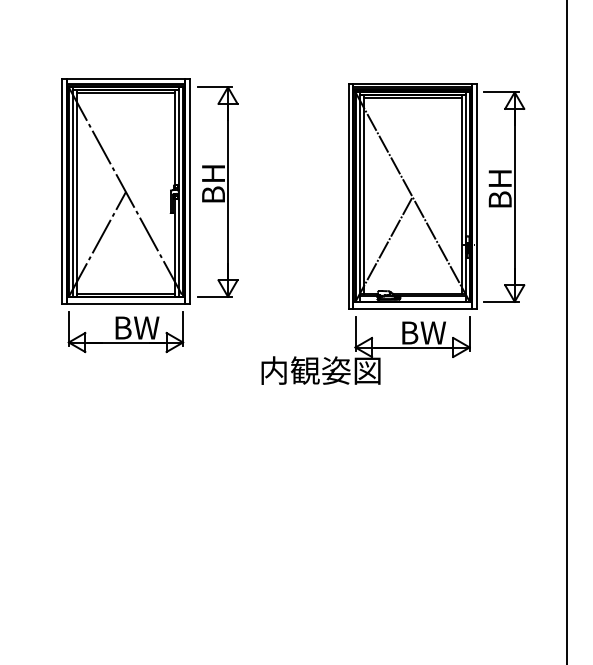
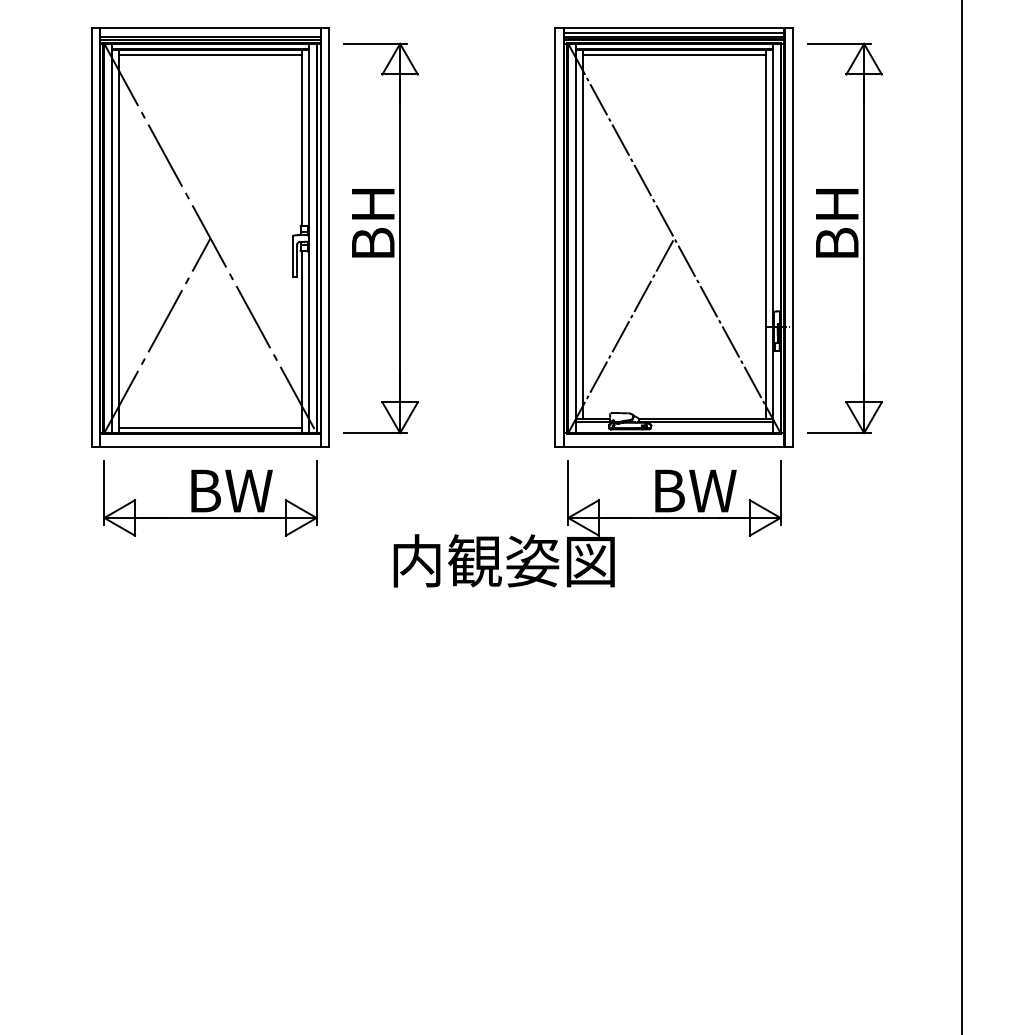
part: (149, 215) -> (254, 281), moved

